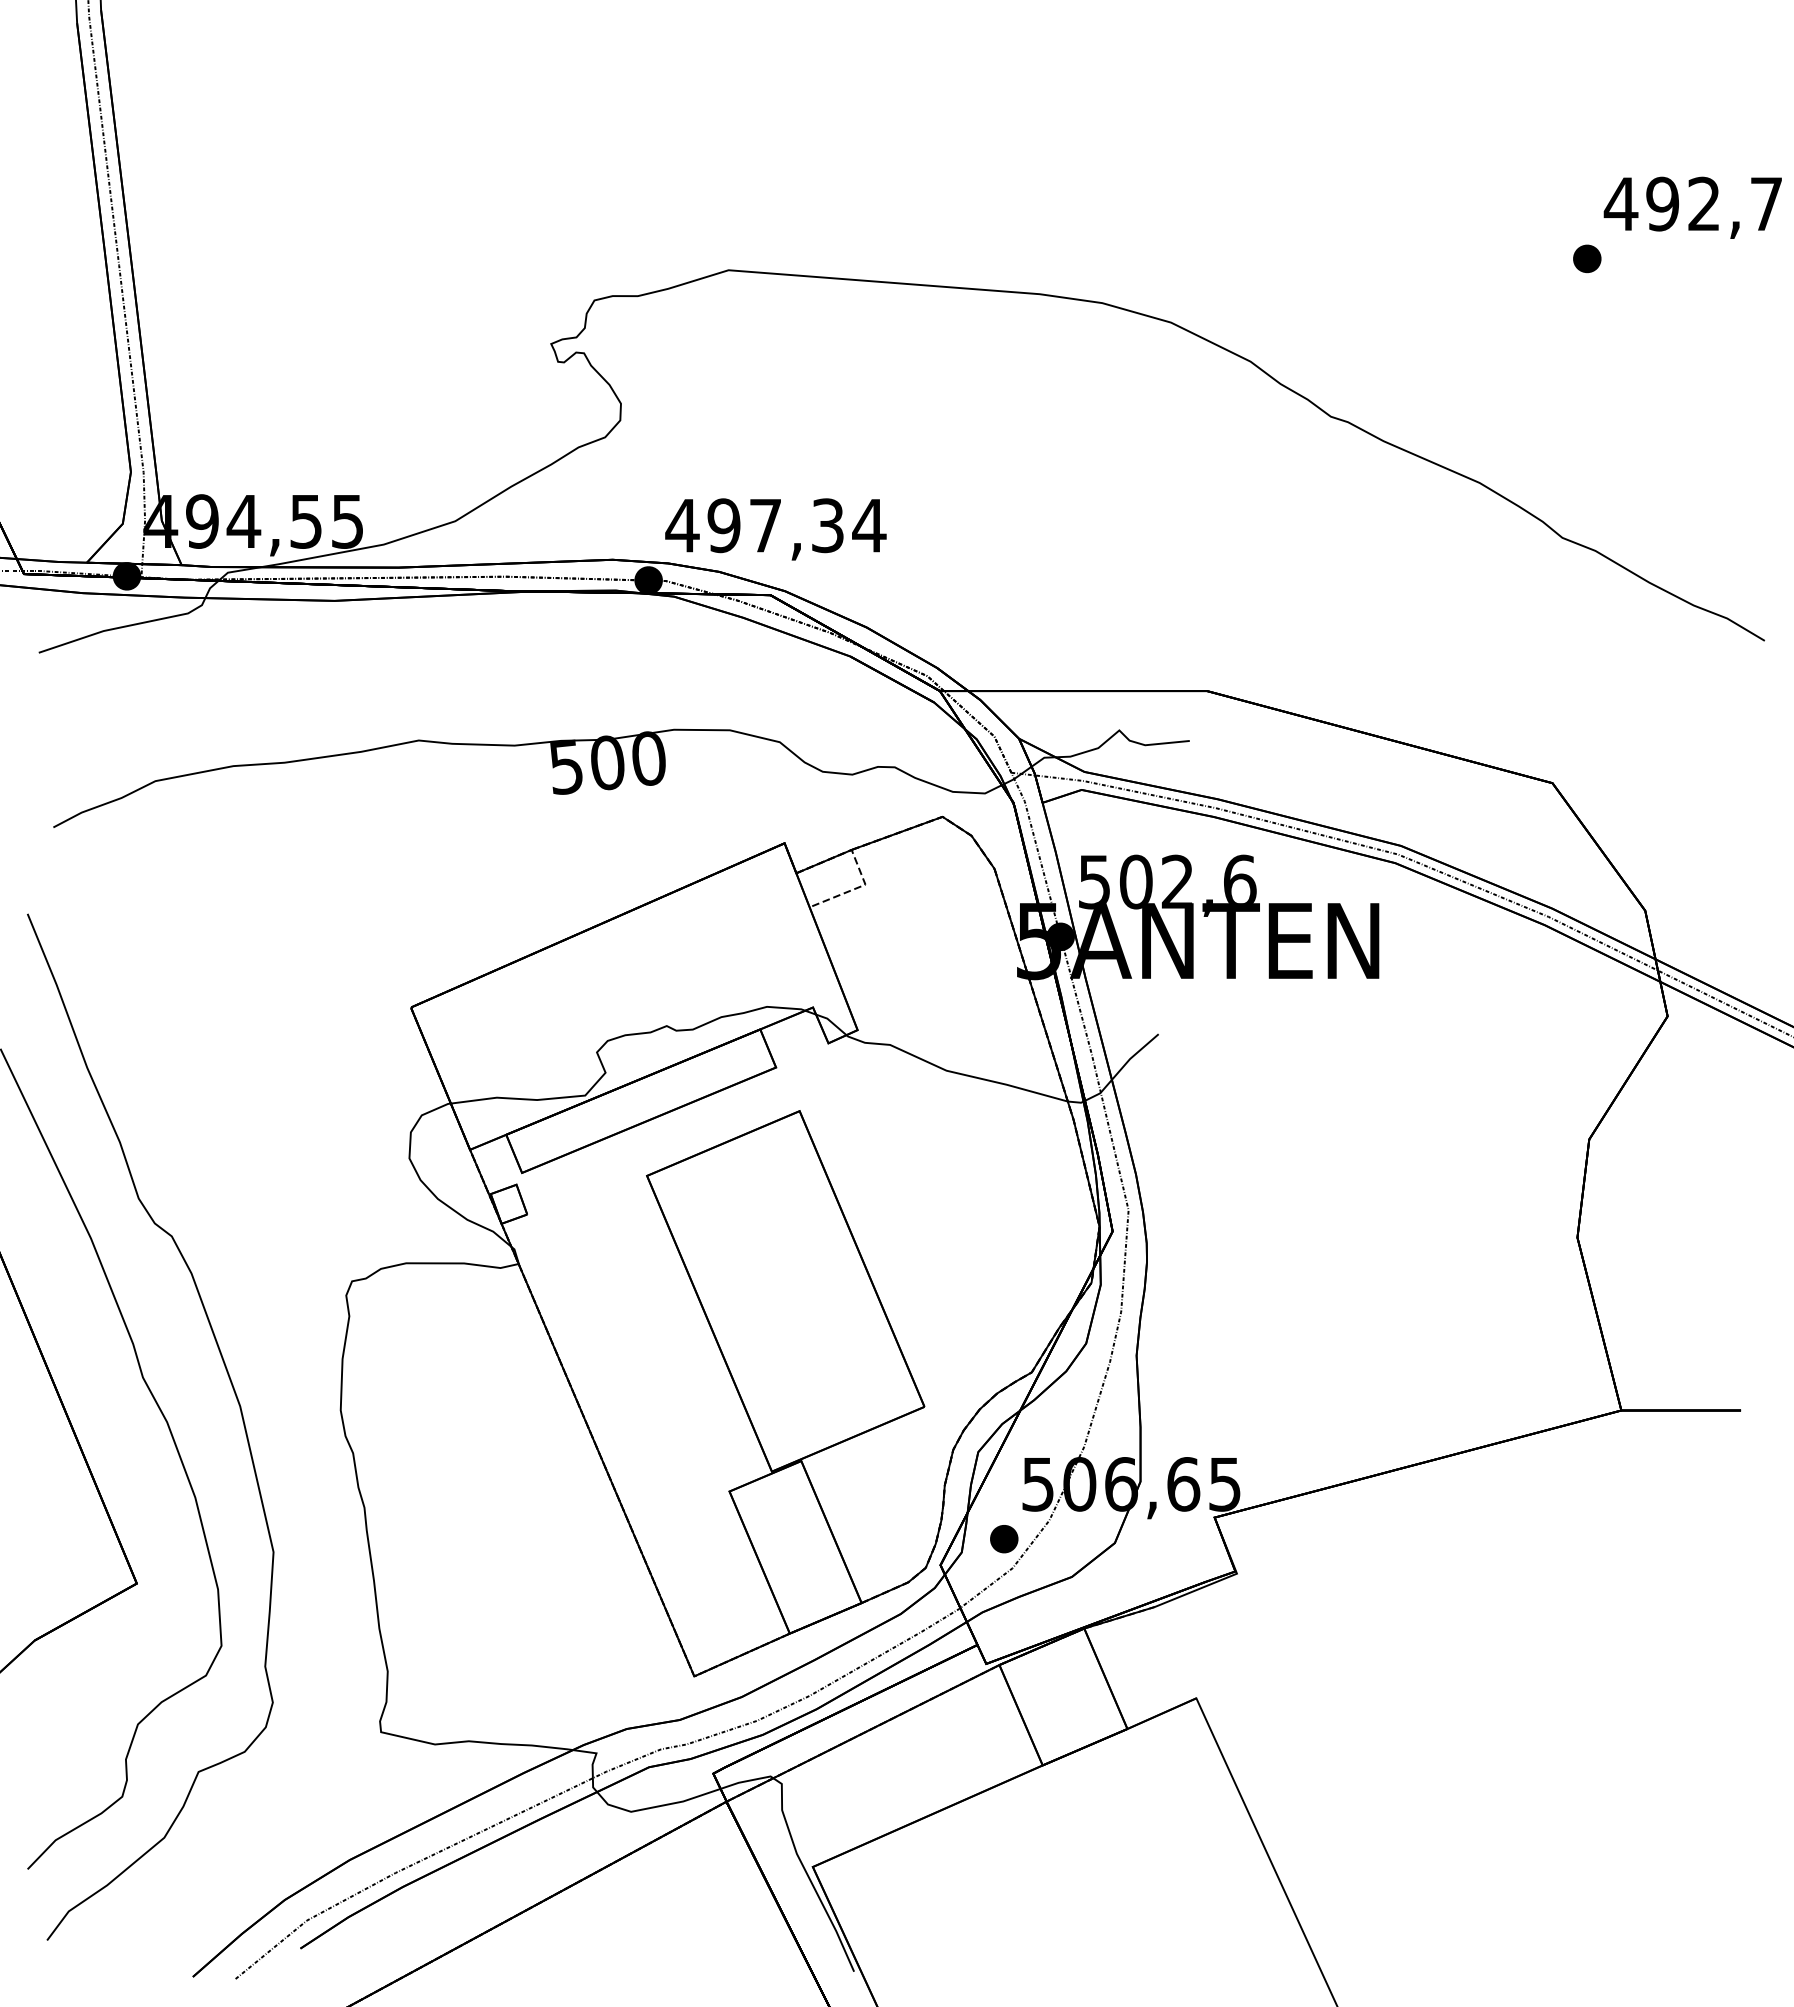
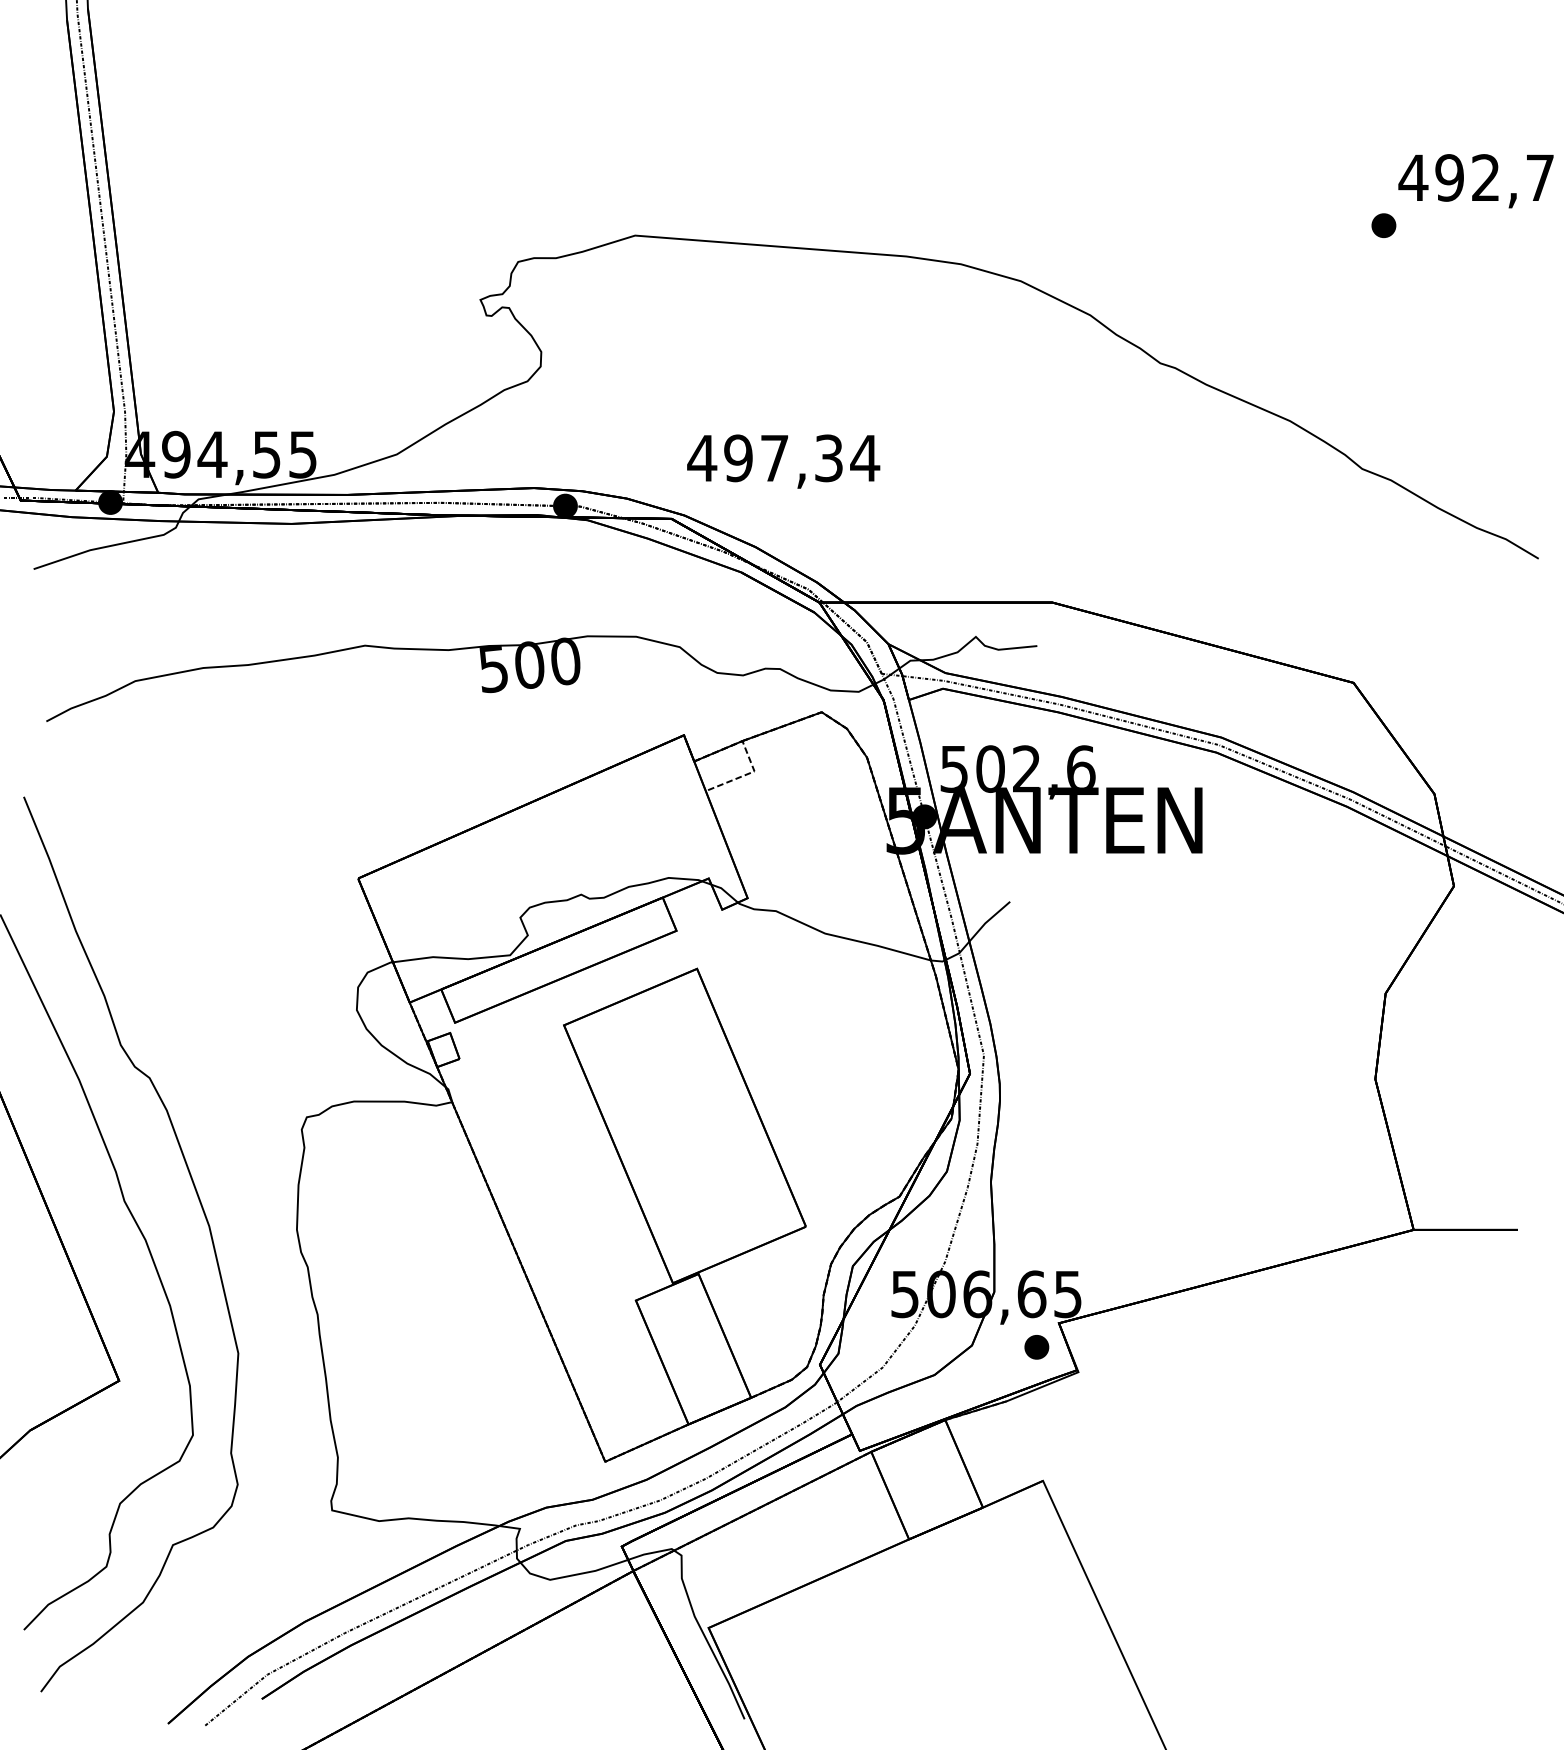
text: (775, 529) -> (783, 461), moved
part: (1004, 1539) -> (1037, 1347), moved

